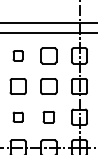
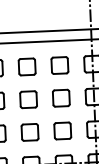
part: (17, 55) -> (26, 66), size x1.67
part: (17, 116) -> (29, 131), size x1.67
part: (48, 116) -> (62, 130), size x1.43

